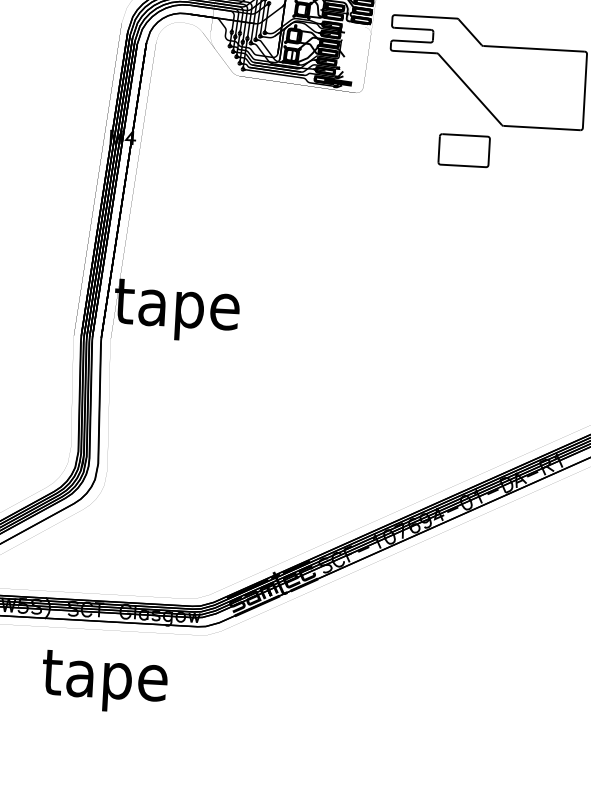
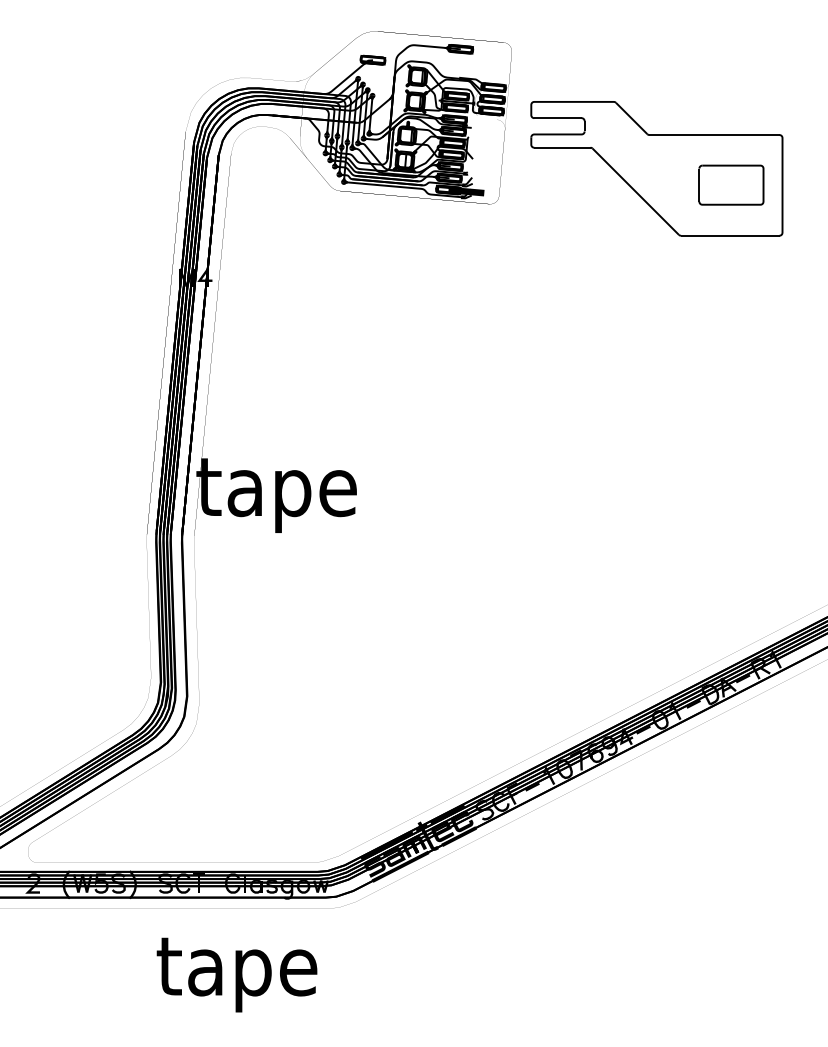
part: (464, 150) -> (731, 184), moved
text: (104, 681) -> (236, 974), moved

